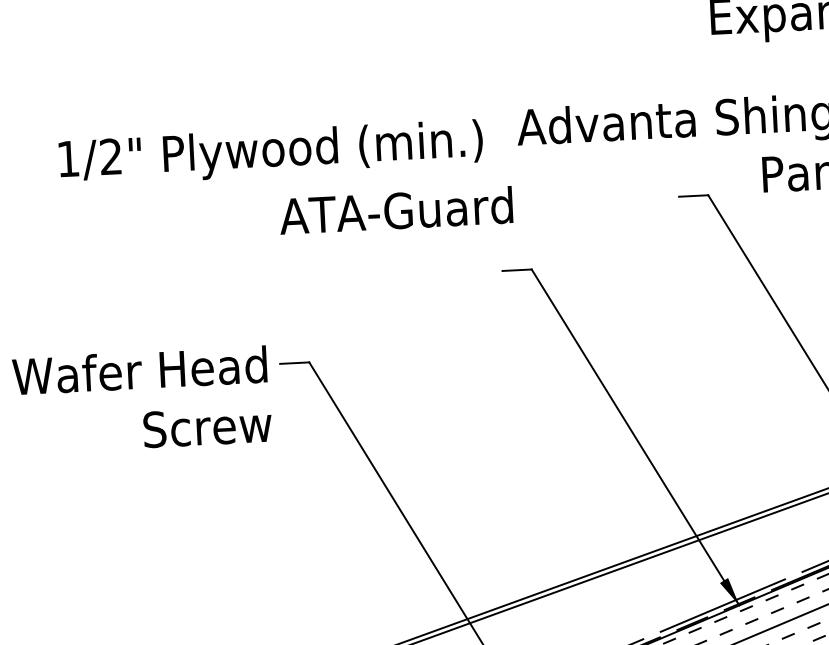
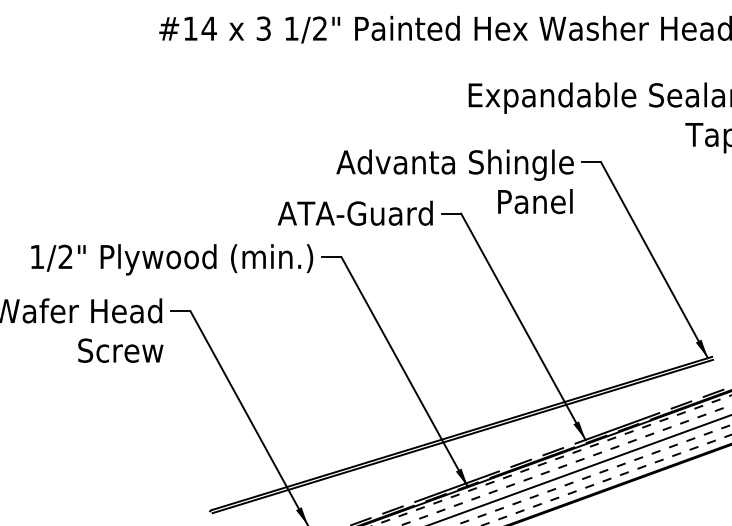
text: (271, 152) -> (172, 259), moved
text: (394, 209) -> (354, 212), moved

